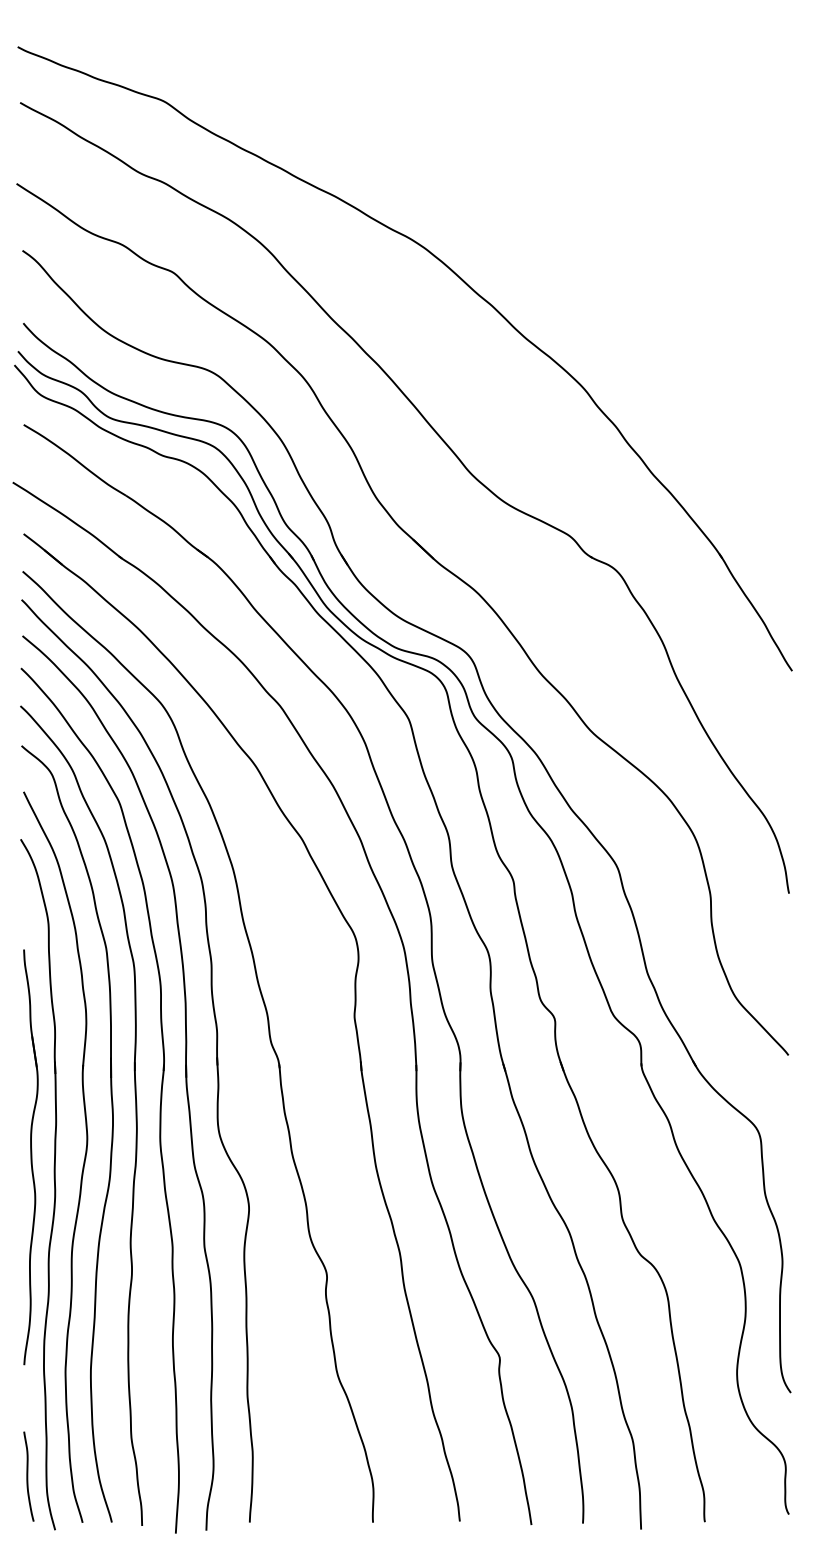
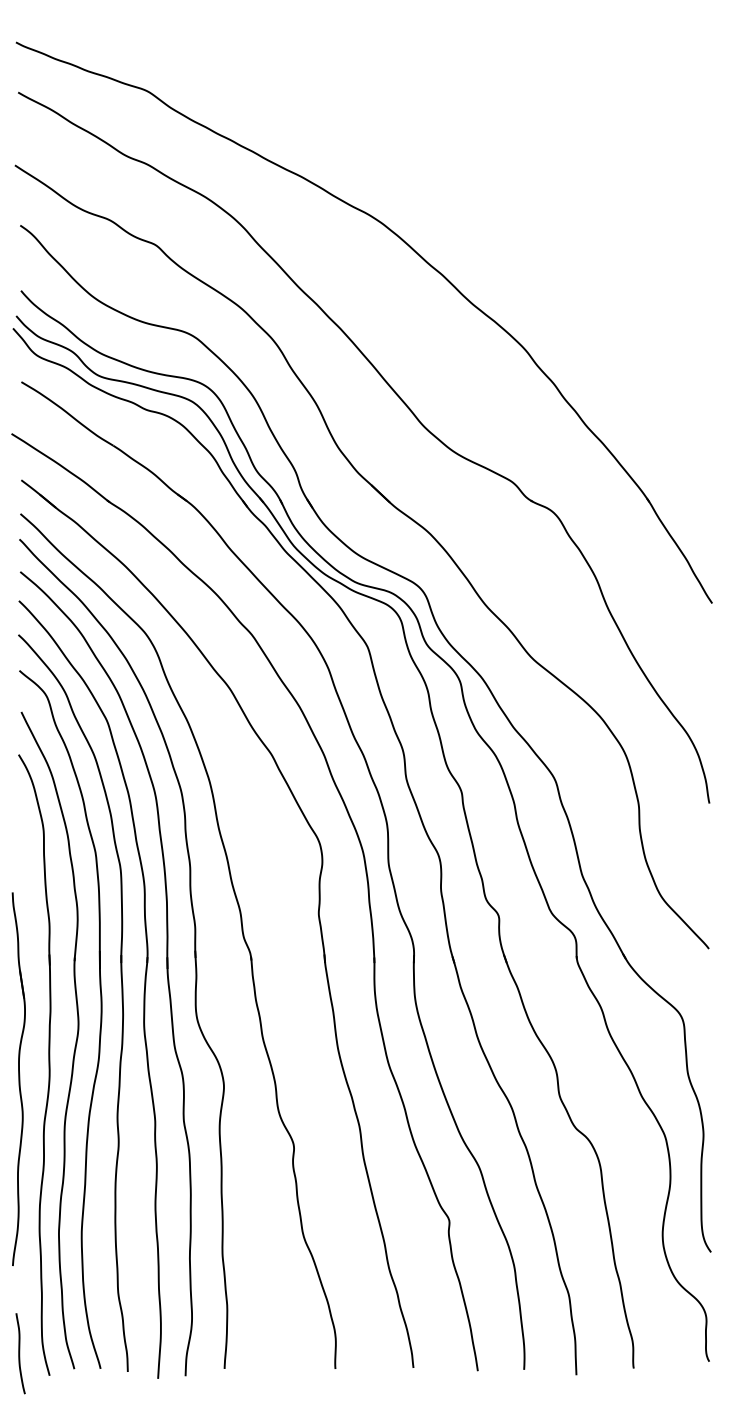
part: (30, 1157) -> (18, 1079), moved
curve: (28, 1476) -> (20, 1353), moved

